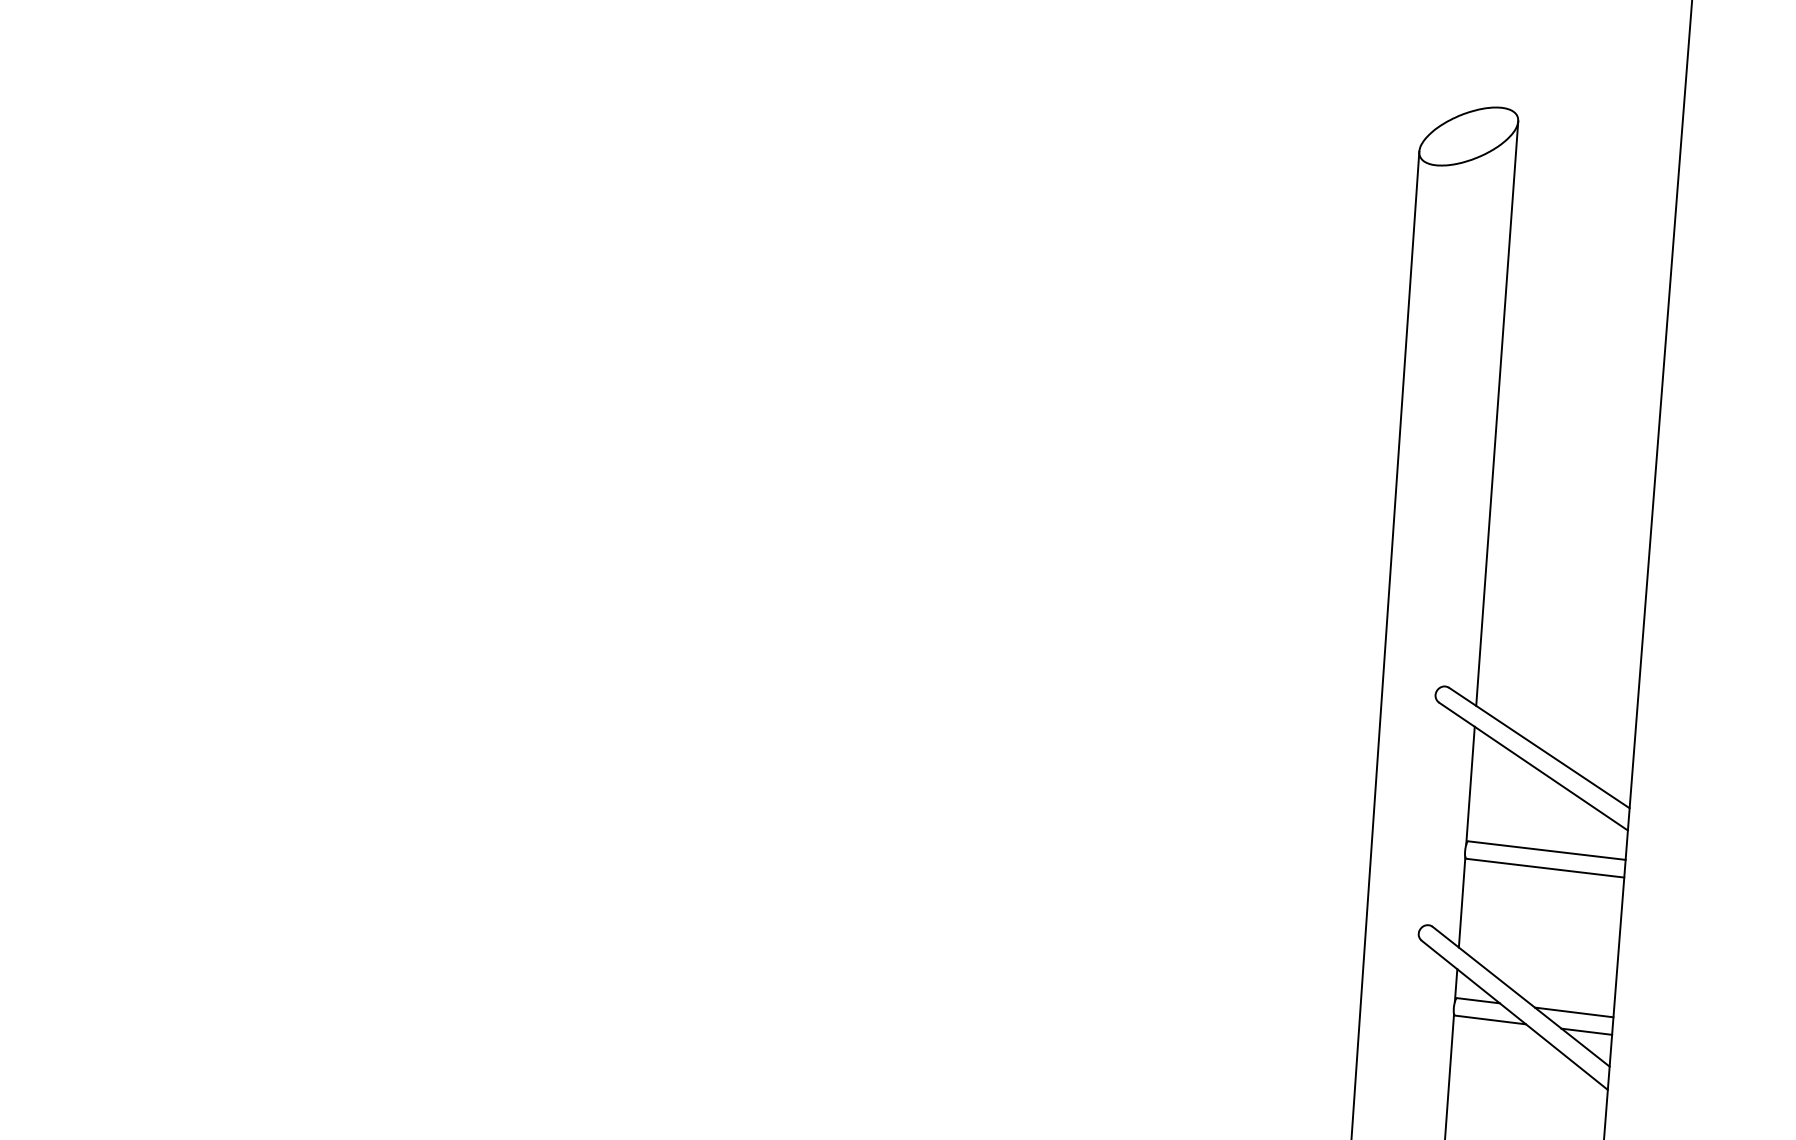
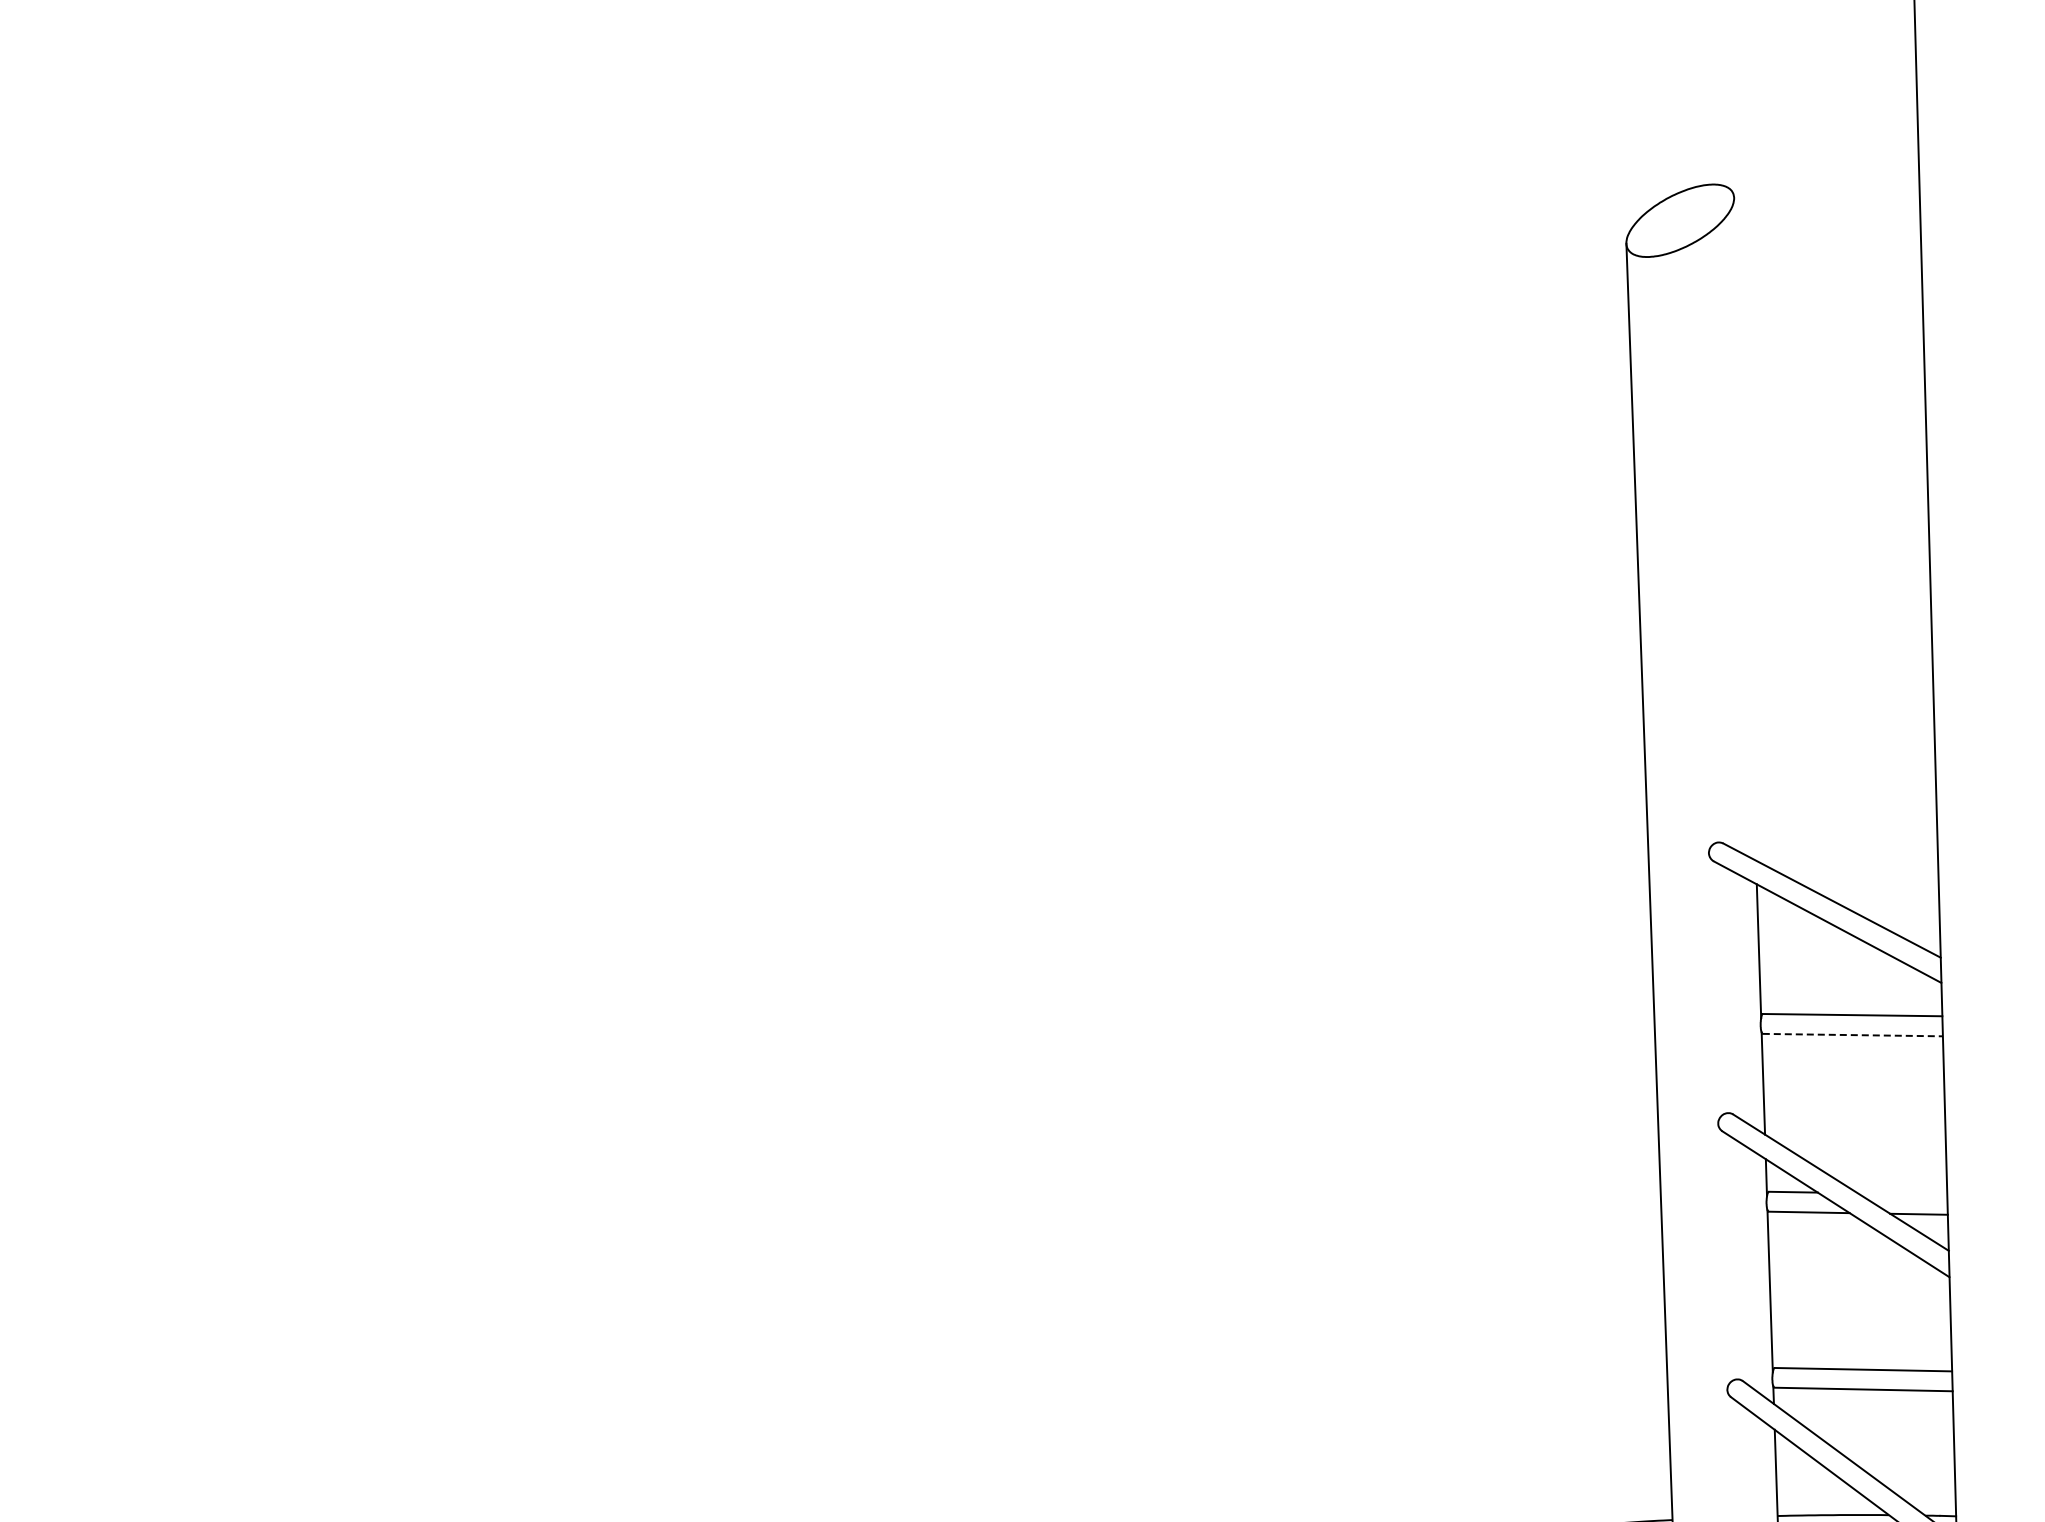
line: (1497, 413) -> (1745, 528), removed
line: (1545, 868) -> (1853, 1035), solid -> dashed
line: (1574, 1011) -> (1902, 1193), removed

